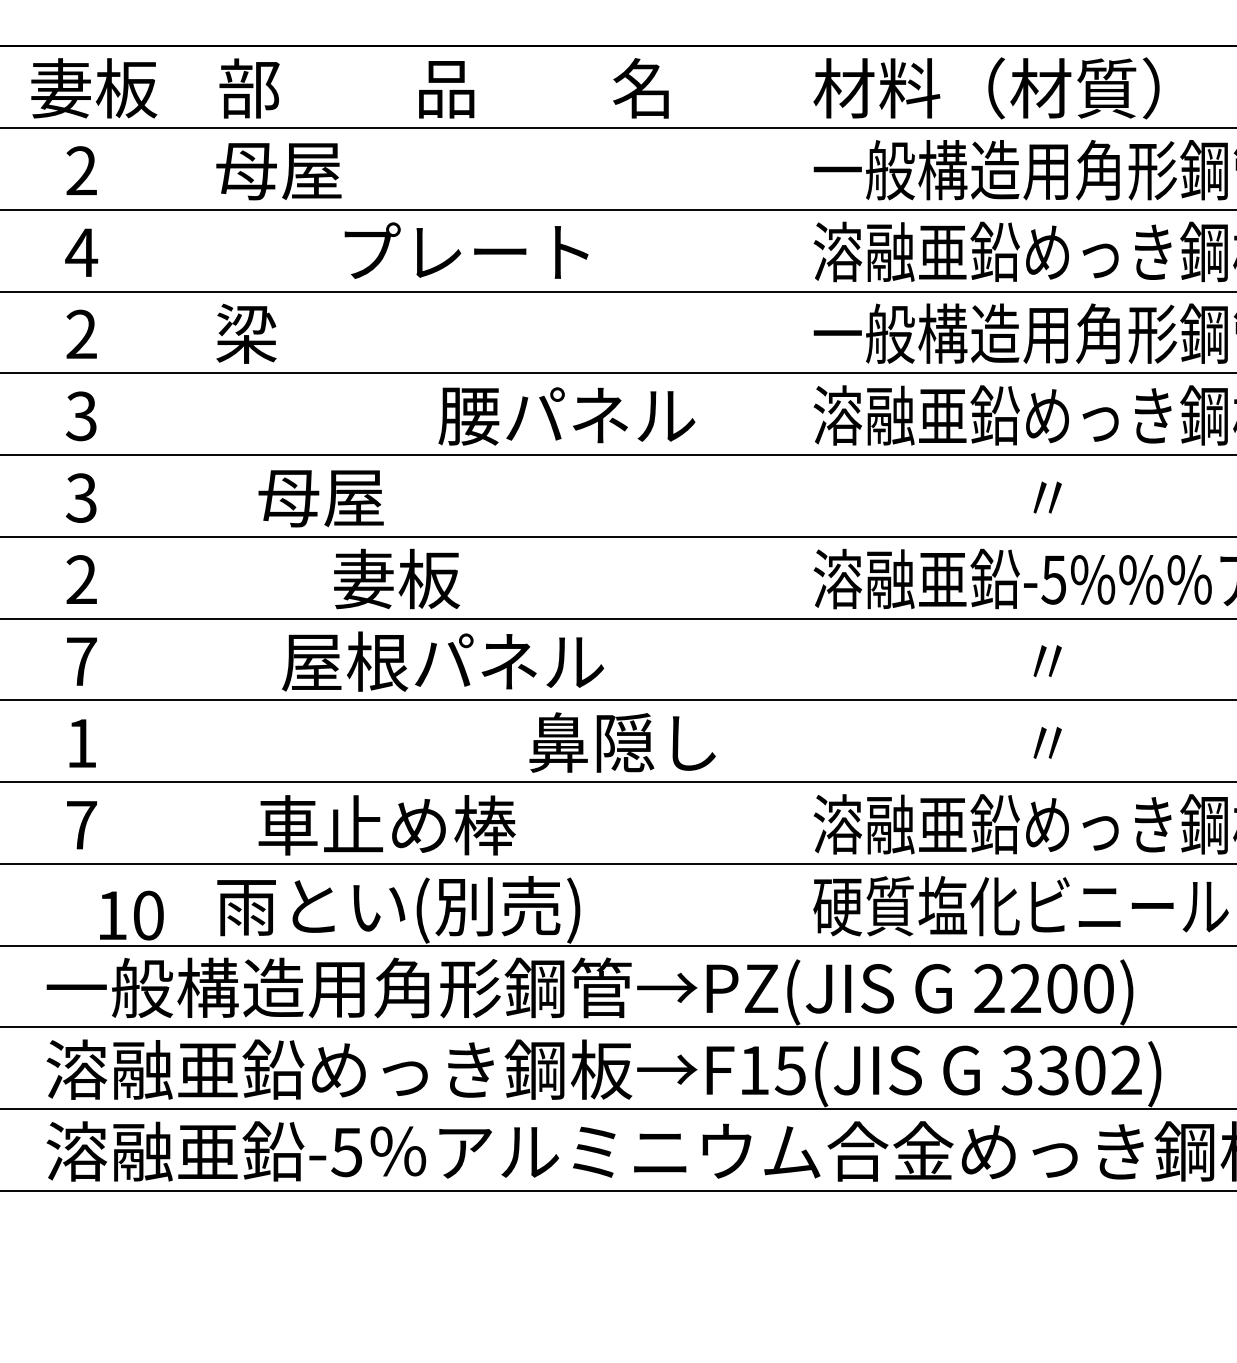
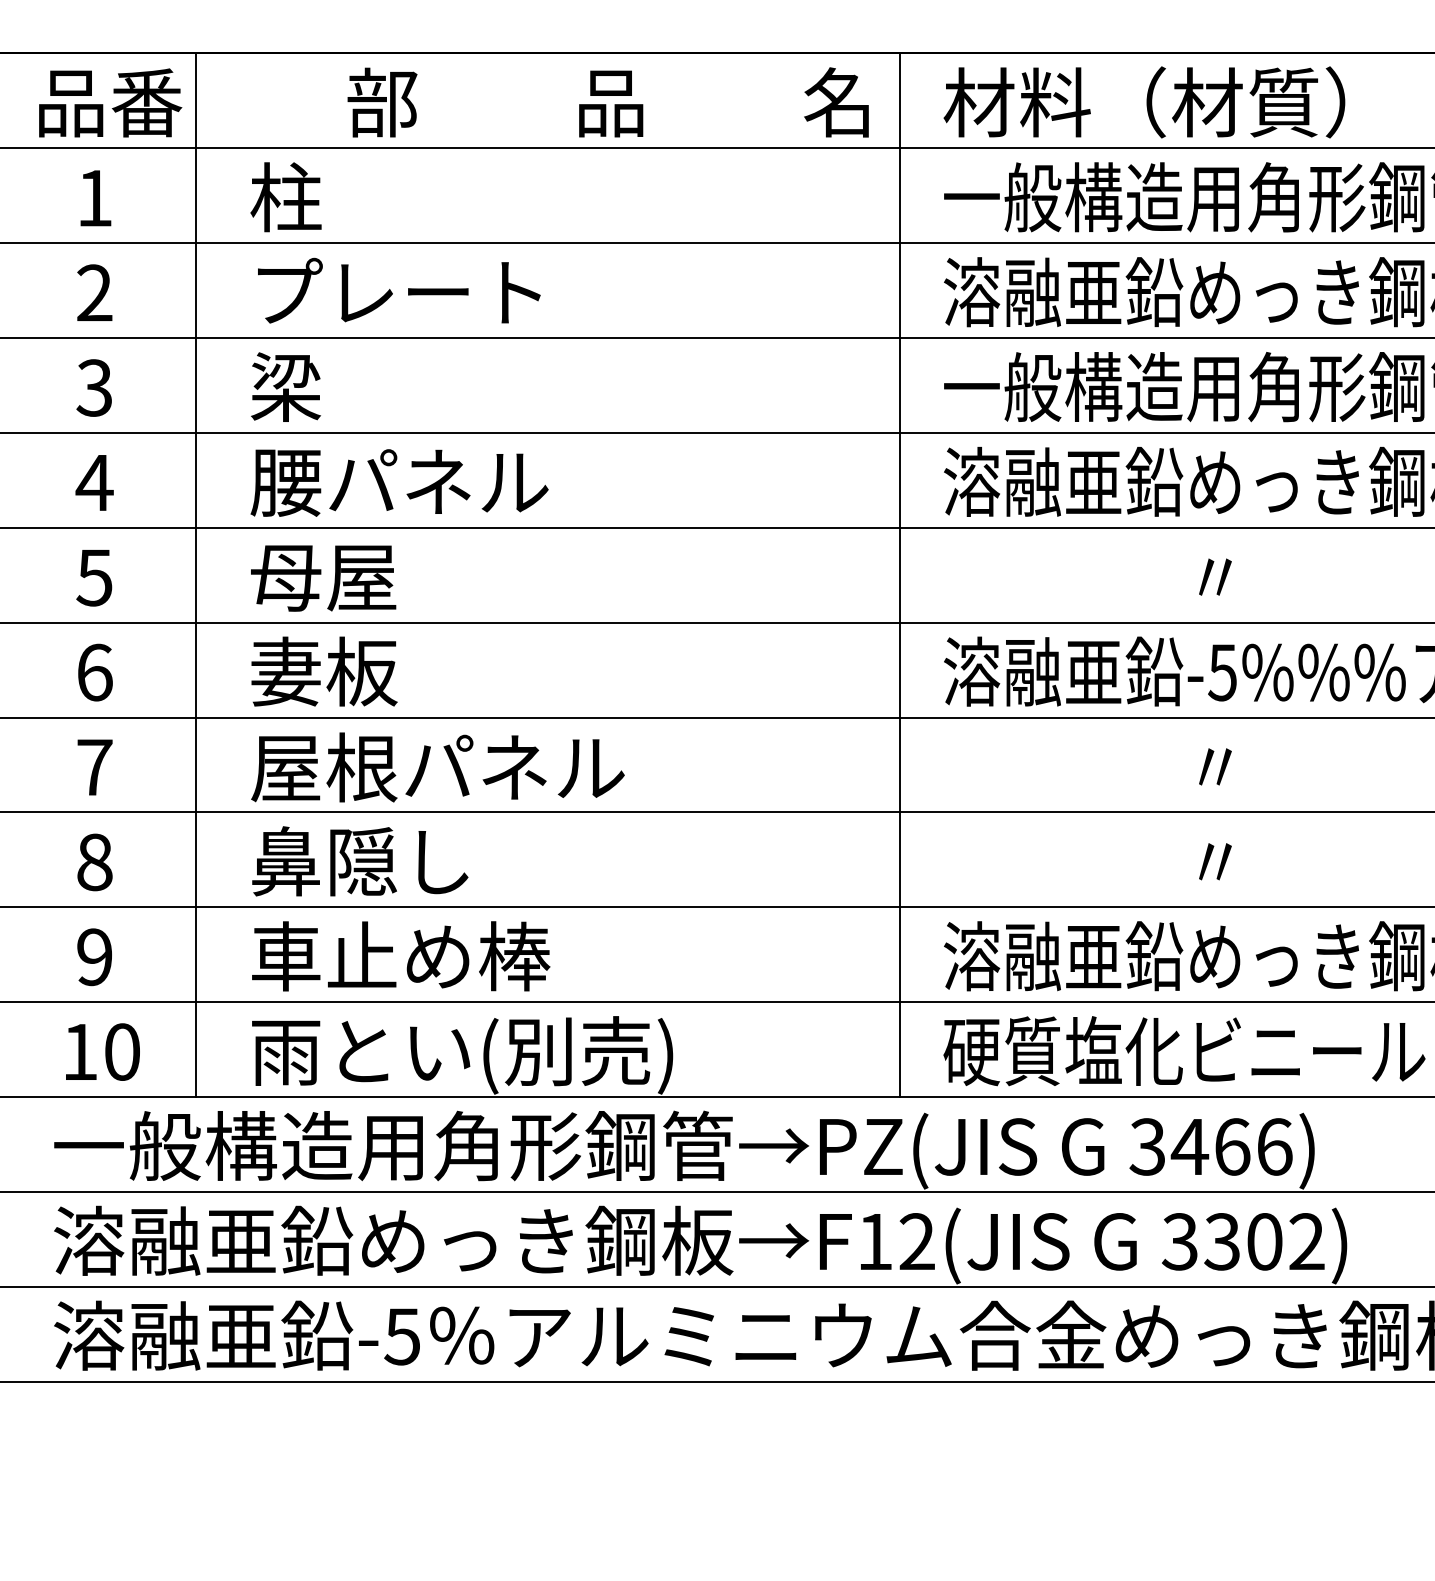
text: (94, 88) -> (109, 102), 妻板 -> 品番
text: (443, 88) -> (607, 102), moved
text: (81, 170) -> (94, 197), 2 -> 1
text: (278, 170) -> (323, 197), 母屋 -> 柱
text: (466, 250) -> (399, 290), moved
text: (81, 252) -> (94, 292), 4 -> 2
text: (81, 334) -> (94, 387), 2 -> 3
text: (81, 416) -> (94, 482), 3 -> 4
text: (566, 416) -> (399, 482), moved
line: (169, 496) -> (196, 575), added
line: (775, 496) -> (899, 575), added
text: (81, 497) -> (94, 577), 3 -> 5
text: (321, 498) -> (323, 578), moved
text: (396, 578) -> (324, 671), moved
text: (81, 579) -> (94, 672), 2 -> 6
text: (442, 661) -> (437, 767), moved
text: (622, 742) -> (360, 861), moved
text: (81, 743) -> (94, 862), 1 -> 8
text: (81, 825) -> (94, 957), 7 -> 9
text: (387, 825) -> (401, 956), moved
text: (131, 915) -> (102, 1051), moved
text: (1043, 988) -> (1210, 1146), 2200) -> 3466)
text: (790, 1070) -> (916, 1241), F15(JIS -> F12(JIS

